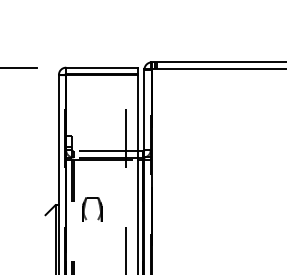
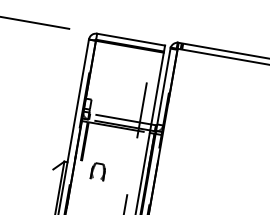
part: (91, 209) -> (97, 171), size x0.71

